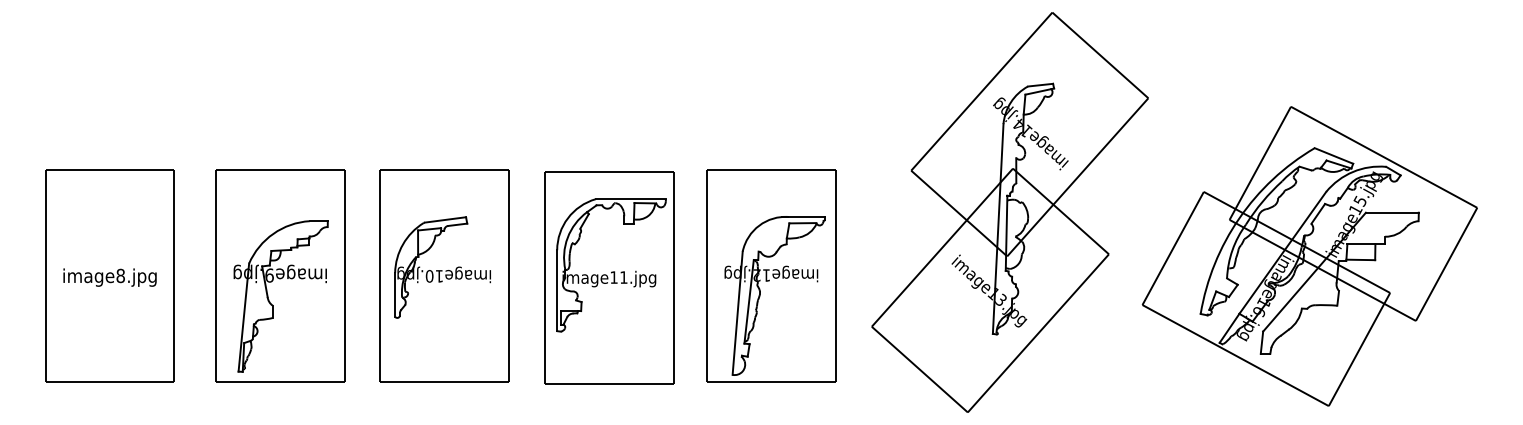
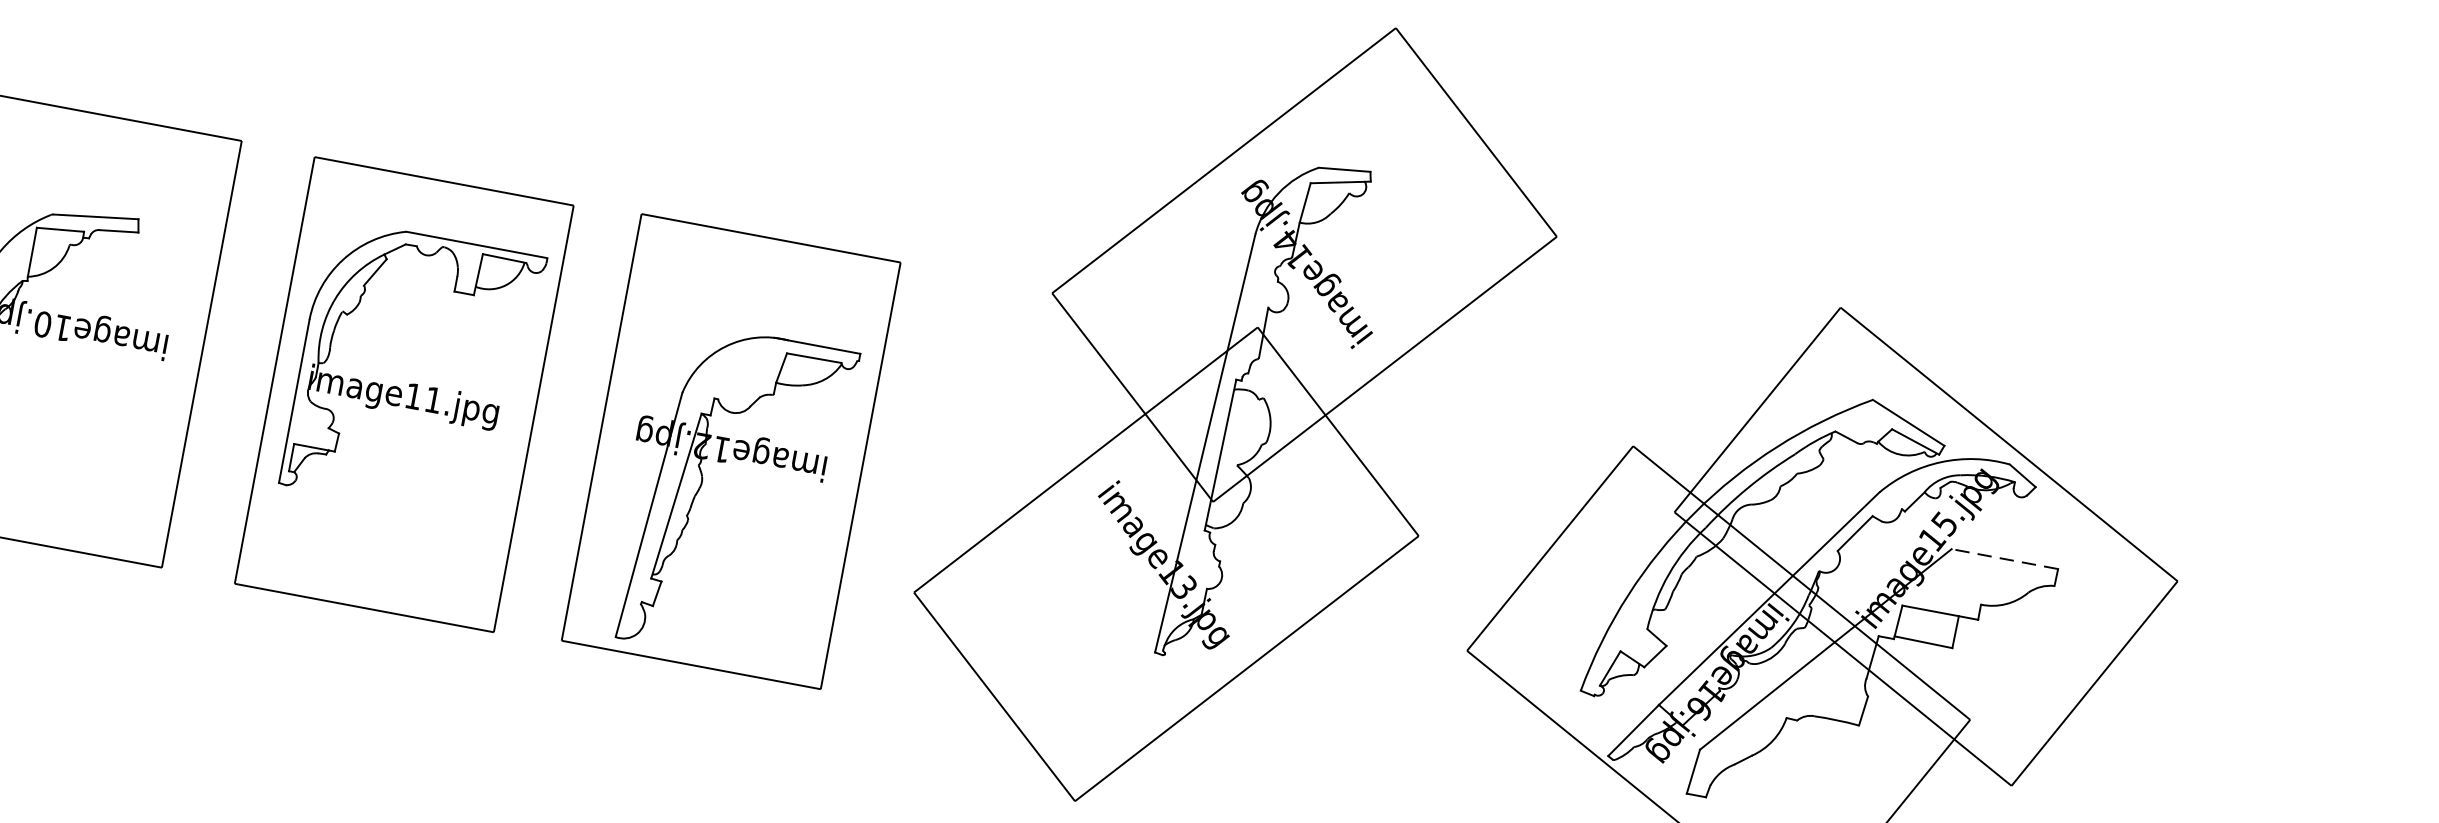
line: (1391, 212) -> (2003, 558), solid -> dashed

